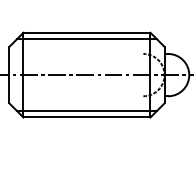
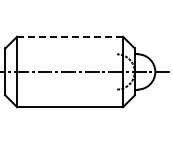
line: (87, 32) -> (70, 36), solid -> dashed
line: (86, 39) -> (69, 42), removed
line: (86, 110) -> (69, 101), removed

